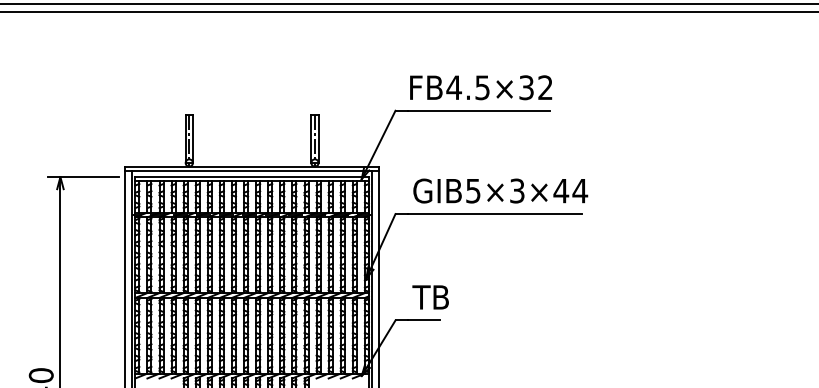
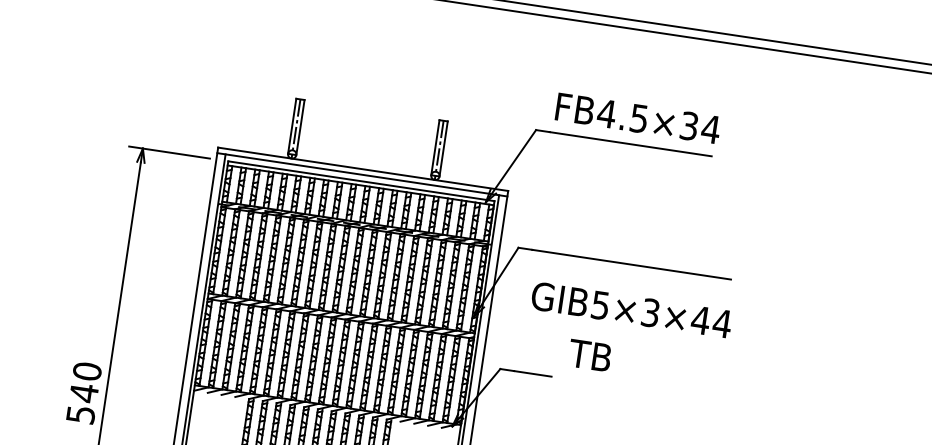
text: (545, 87) -> (710, 129), FB4.5×32 -> FB4.5×34
text: (500, 190) -> (631, 309), moved
text: (430, 297) -> (589, 355), moved

